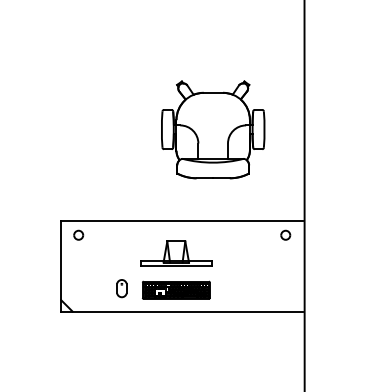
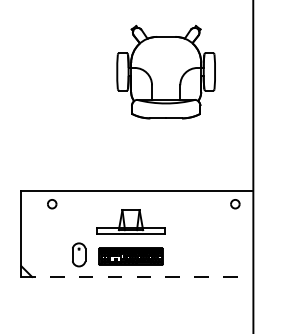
part: (213, 129) -> (166, 71), moved
part: (78, 234) -> (52, 203), moved
part: (121, 288) -> (78, 254), size x1.4
line: (182, 311) -> (136, 276), solid -> dashed

